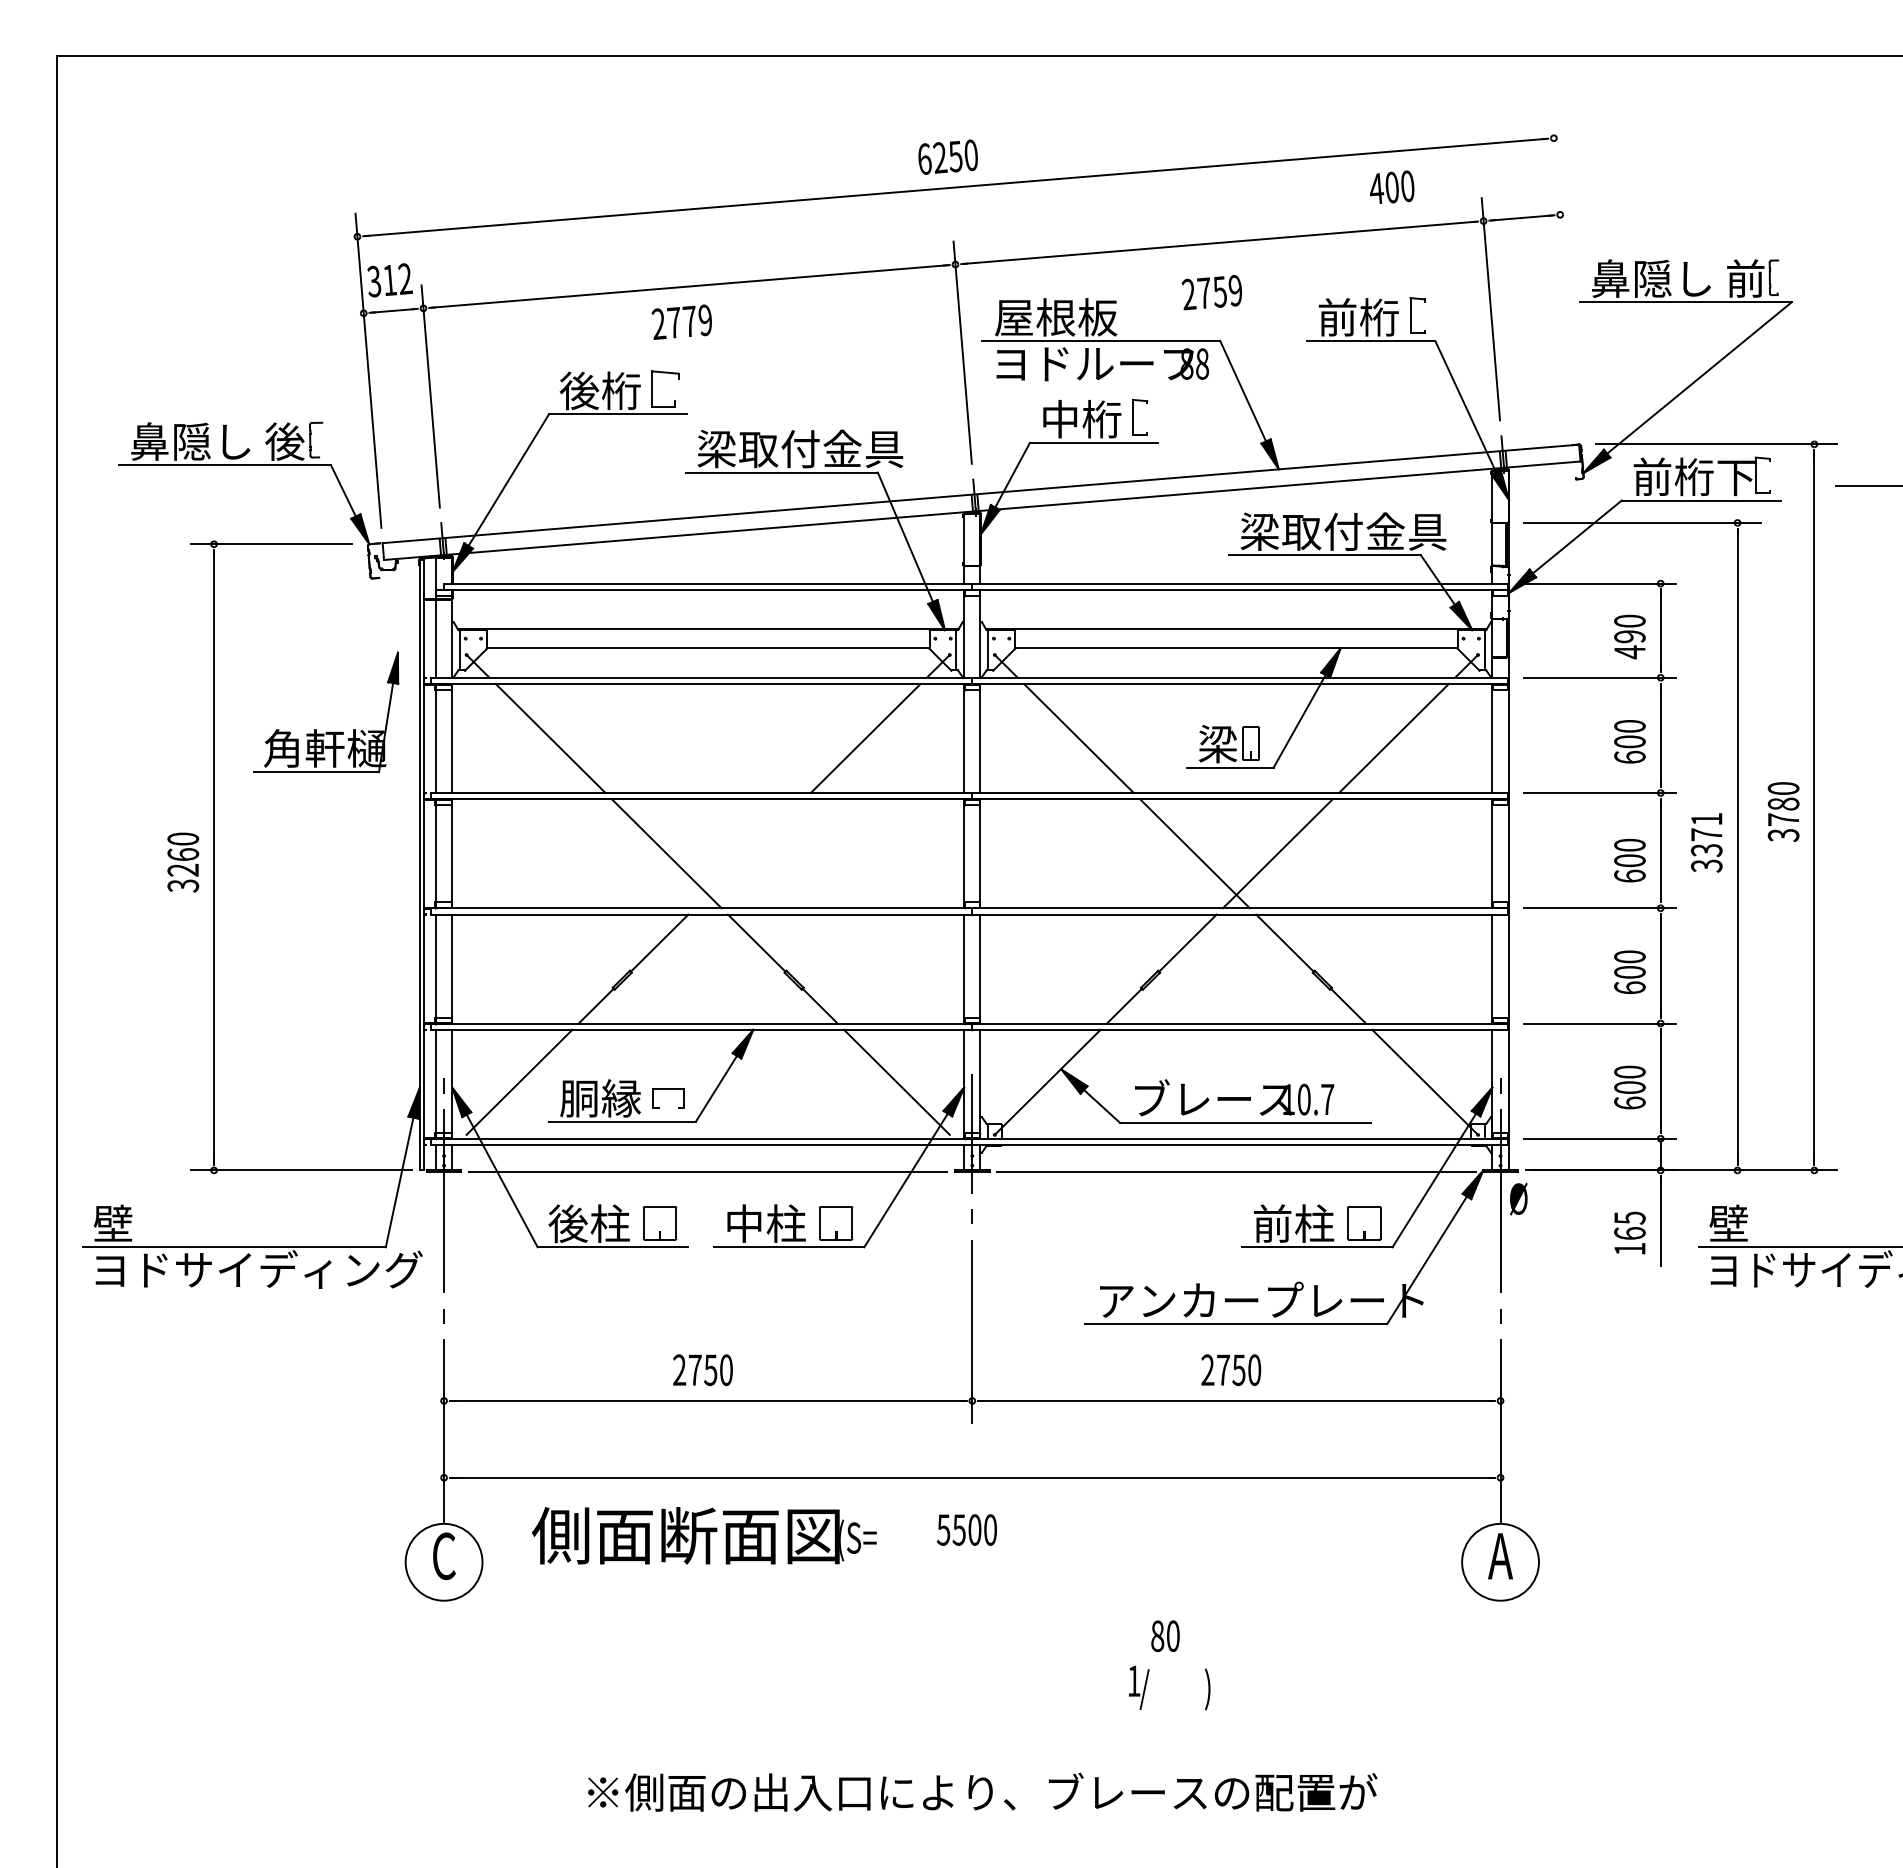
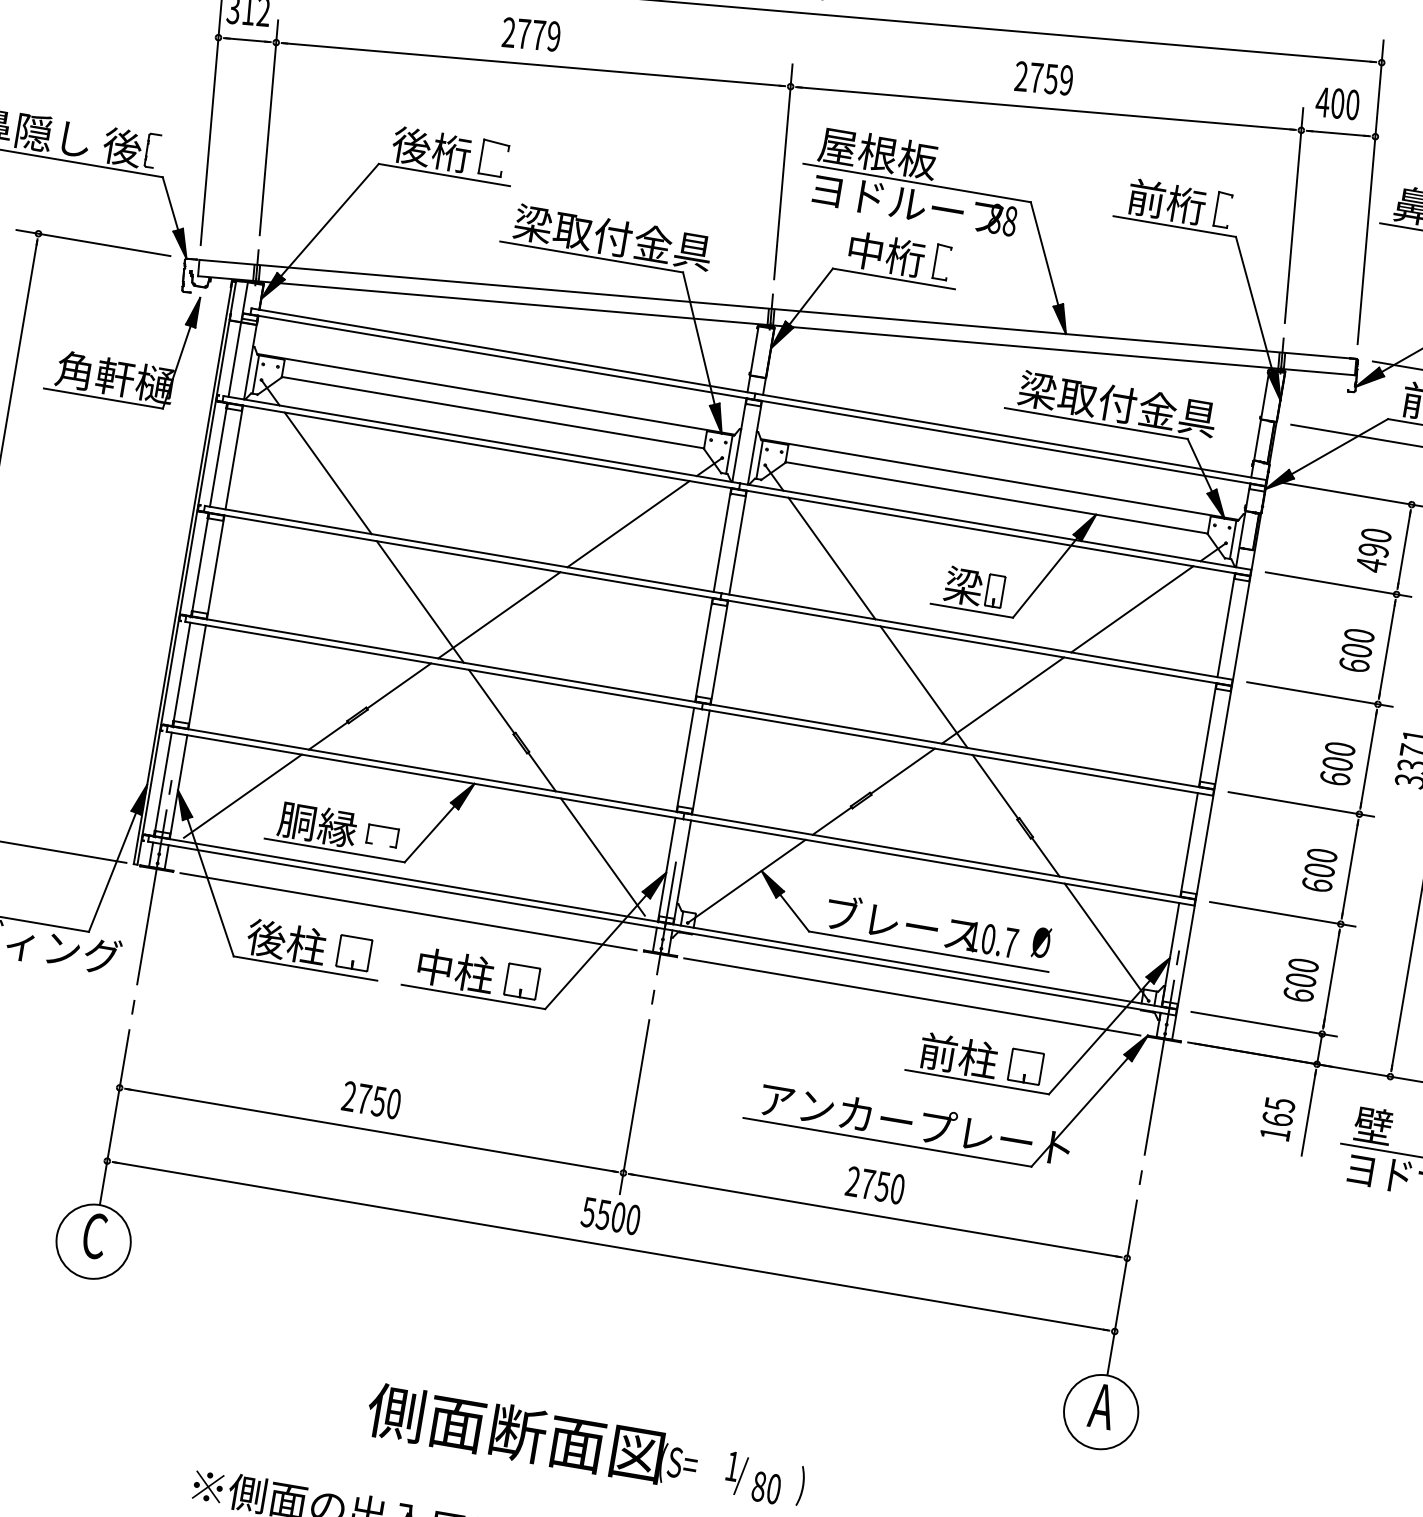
text: (1392, 186) -> (1338, 102), moved
line: (1564, 272) -> (1370, 192), added
text: (1211, 292) -> (1043, 78), moved
text: (681, 321) -> (530, 33), moved
part: (326, 731) -> (119, 361), moved
line: (749, 853) -> (499, 615), added
text: (1518, 1198) -> (1041, 942), moved
text: (966, 1529) -> (610, 1215), moved
text: (704, 1535) -> (533, 1435), moved
text: (1165, 1636) -> (766, 1488), moved

